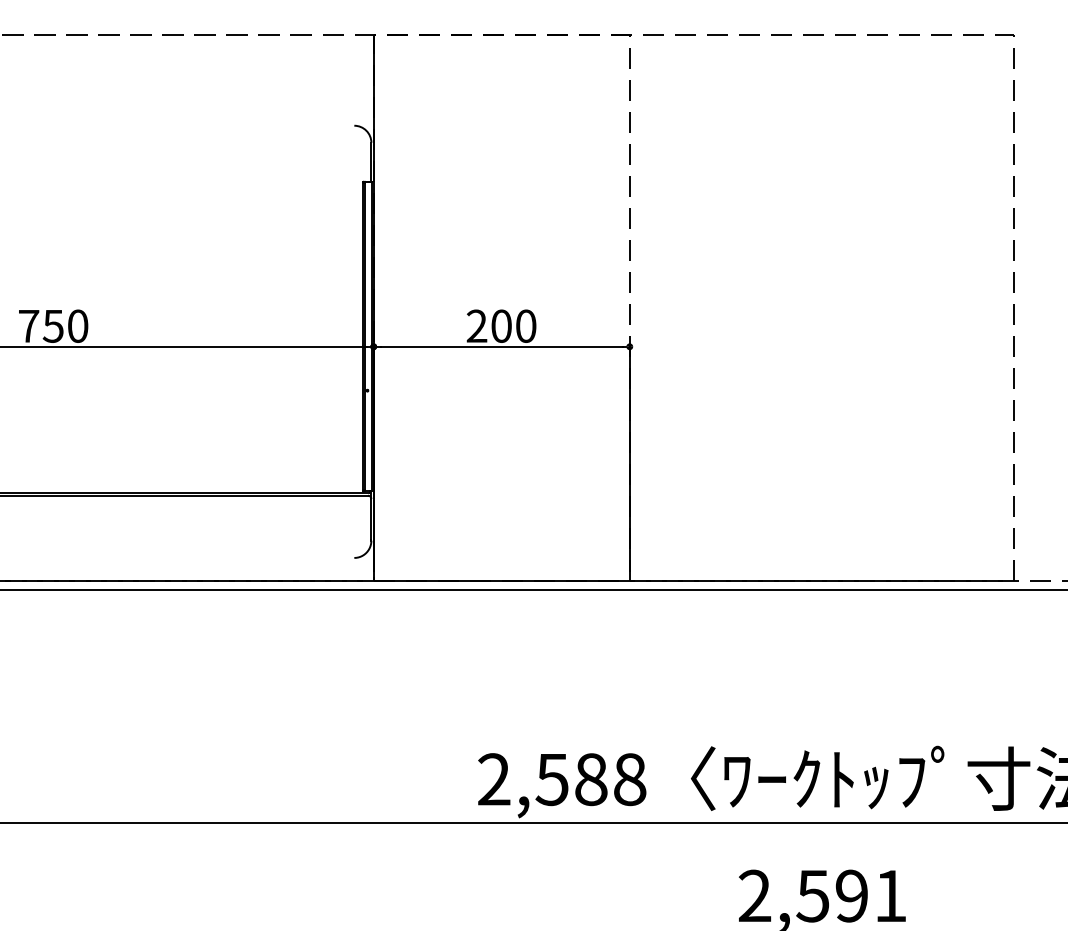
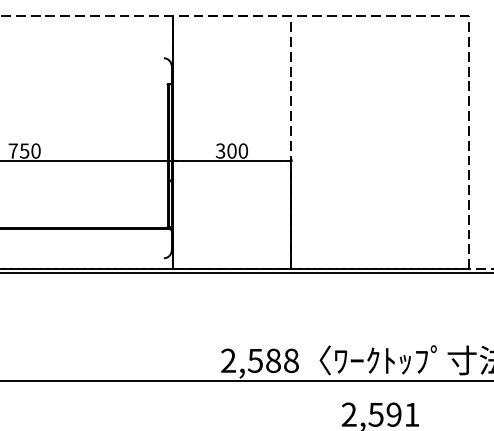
text: (476, 325) -> (220, 150), 200 -> 300

